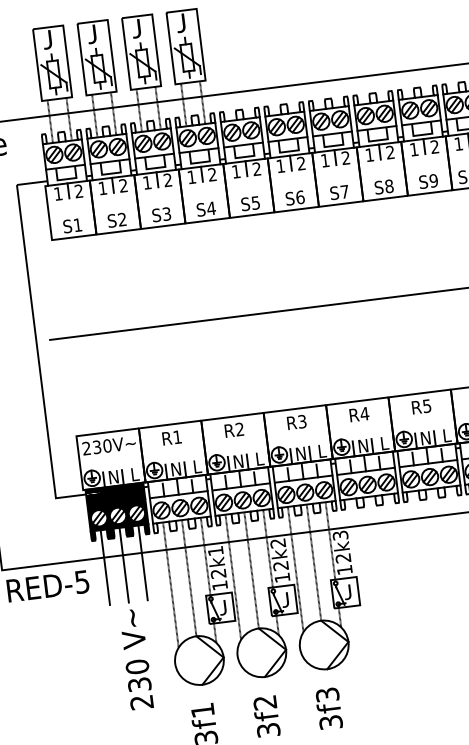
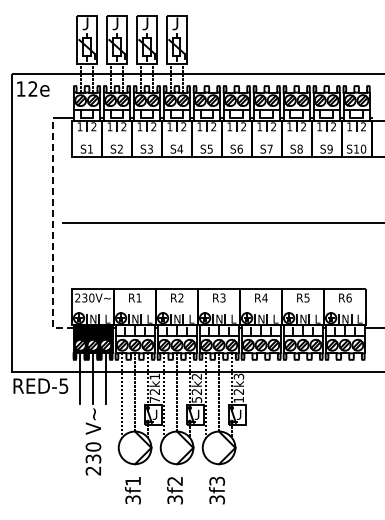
line: (38, 357) -> (53, 233), solid -> dashed
text: (281, 577) -> (196, 399), 12k2 -> 52k2
text: (219, 585) -> (154, 399), 12k1 -> 72k1

